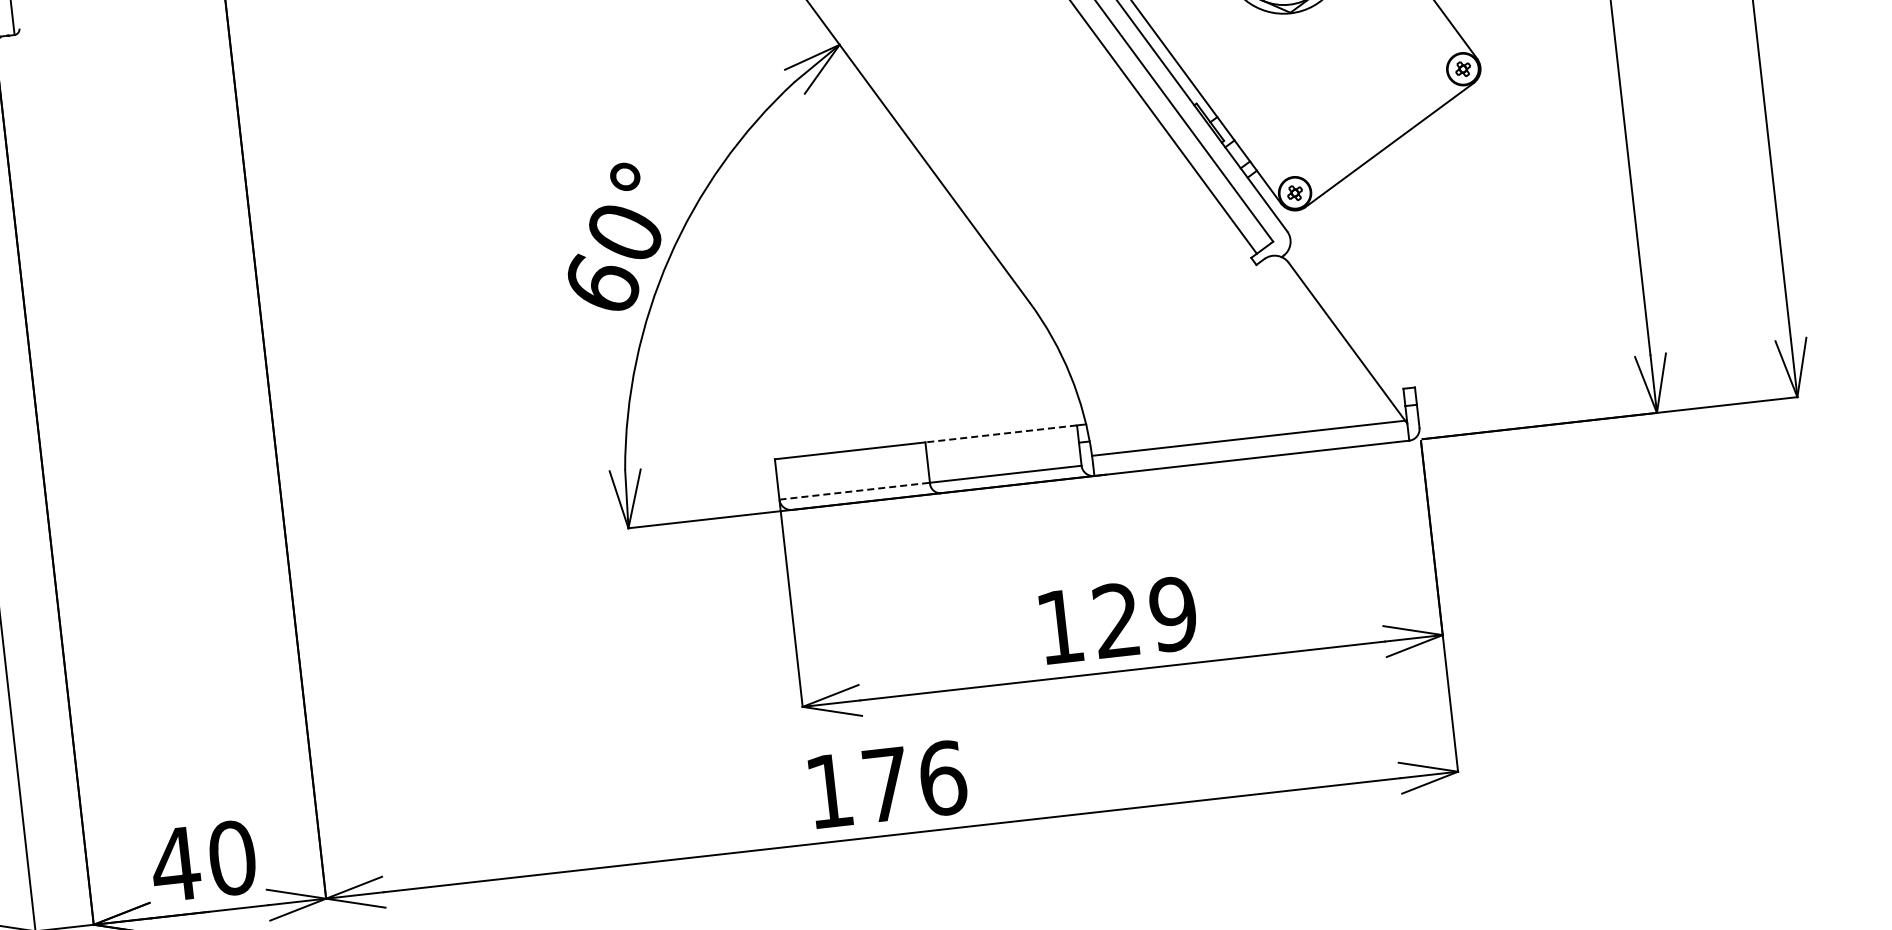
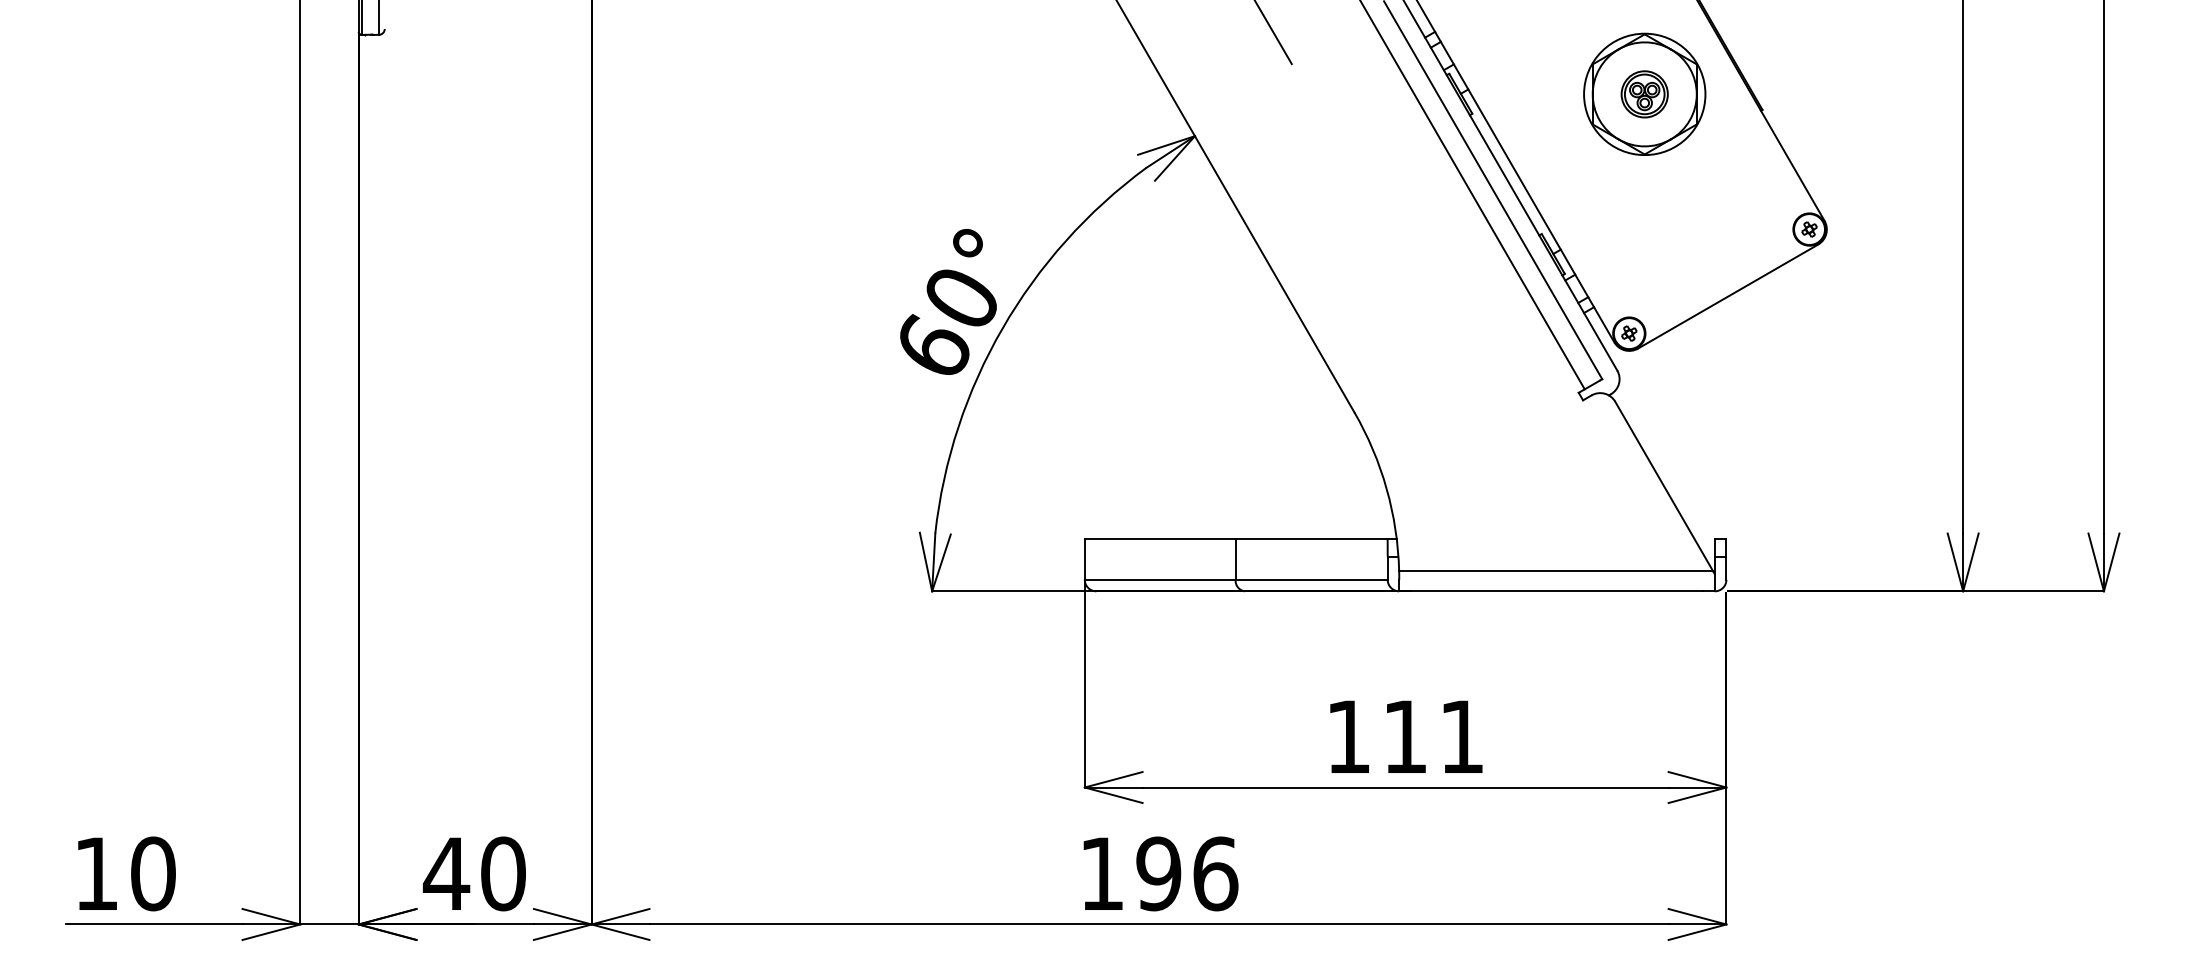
line: (1001, 434) -> (1311, 539), dashed -> solid
line: (854, 490) -> (1160, 579), dashed -> solid
text: (1144, 616) -> (1433, 736), 129 -> 111
text: (885, 784) -> (1158, 873), 176 -> 196

